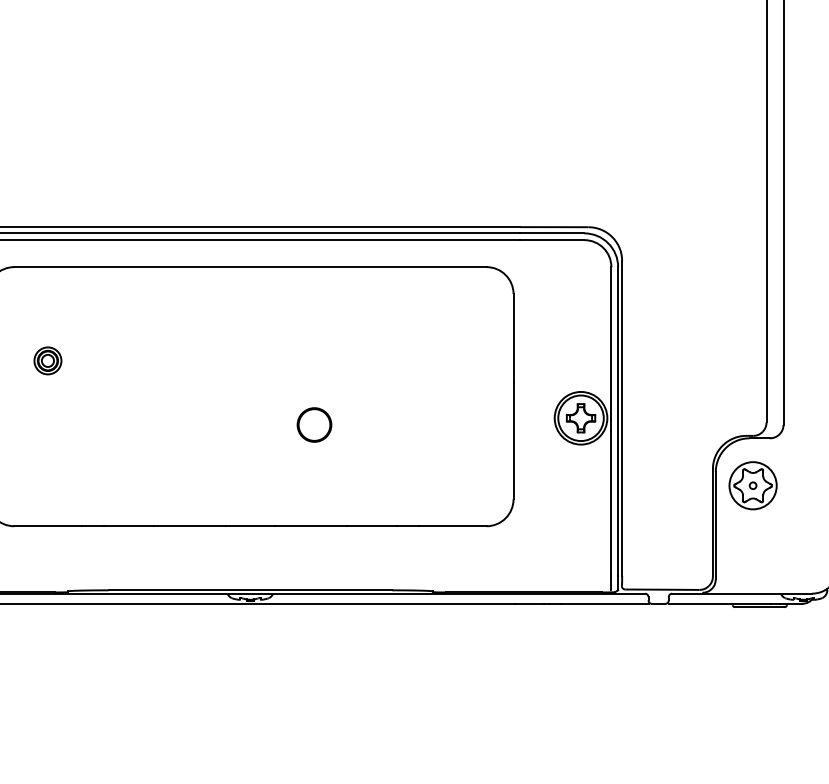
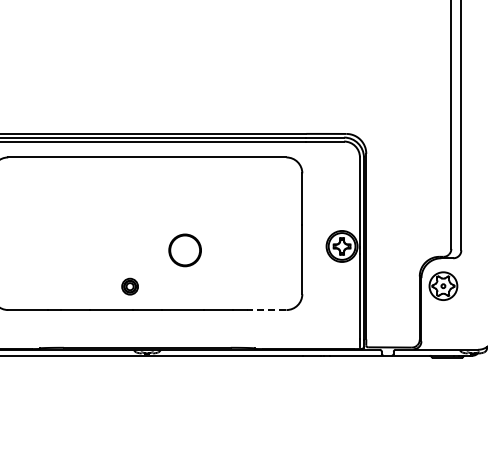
part: (46, 360) -> (129, 286), moved
part: (313, 425) -> (184, 250), size x1.6
line: (452, 526) -> (266, 310), solid -> dashed

